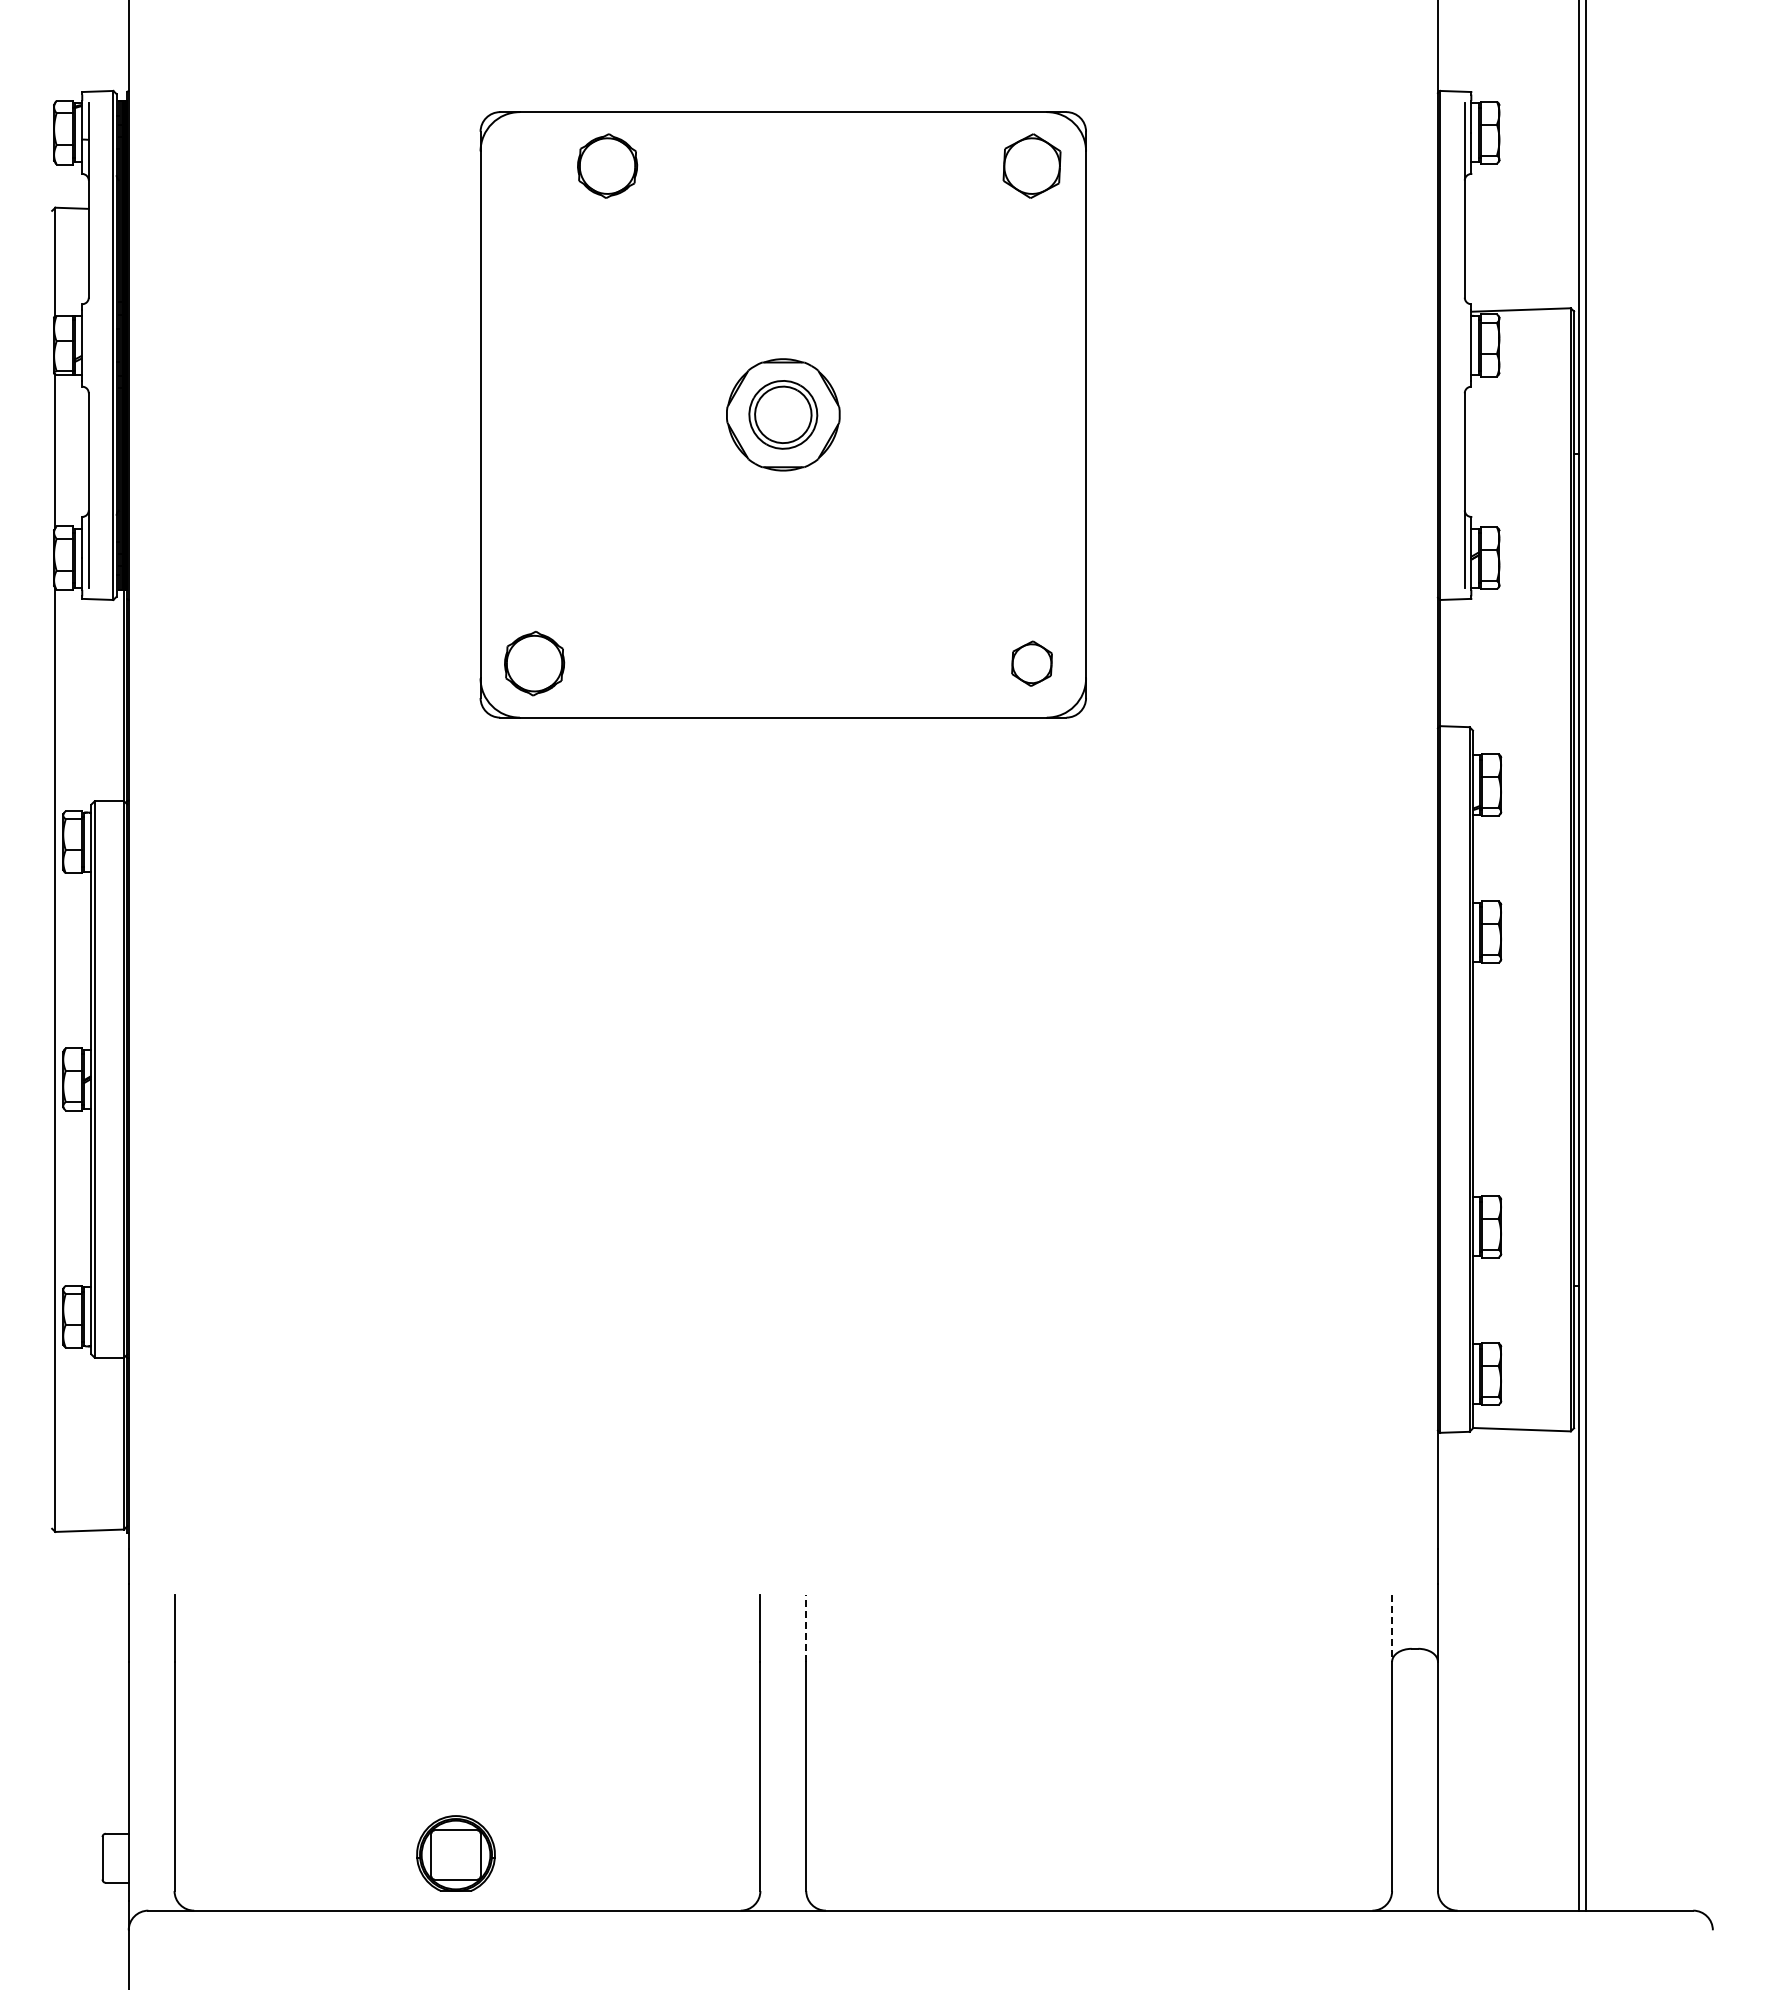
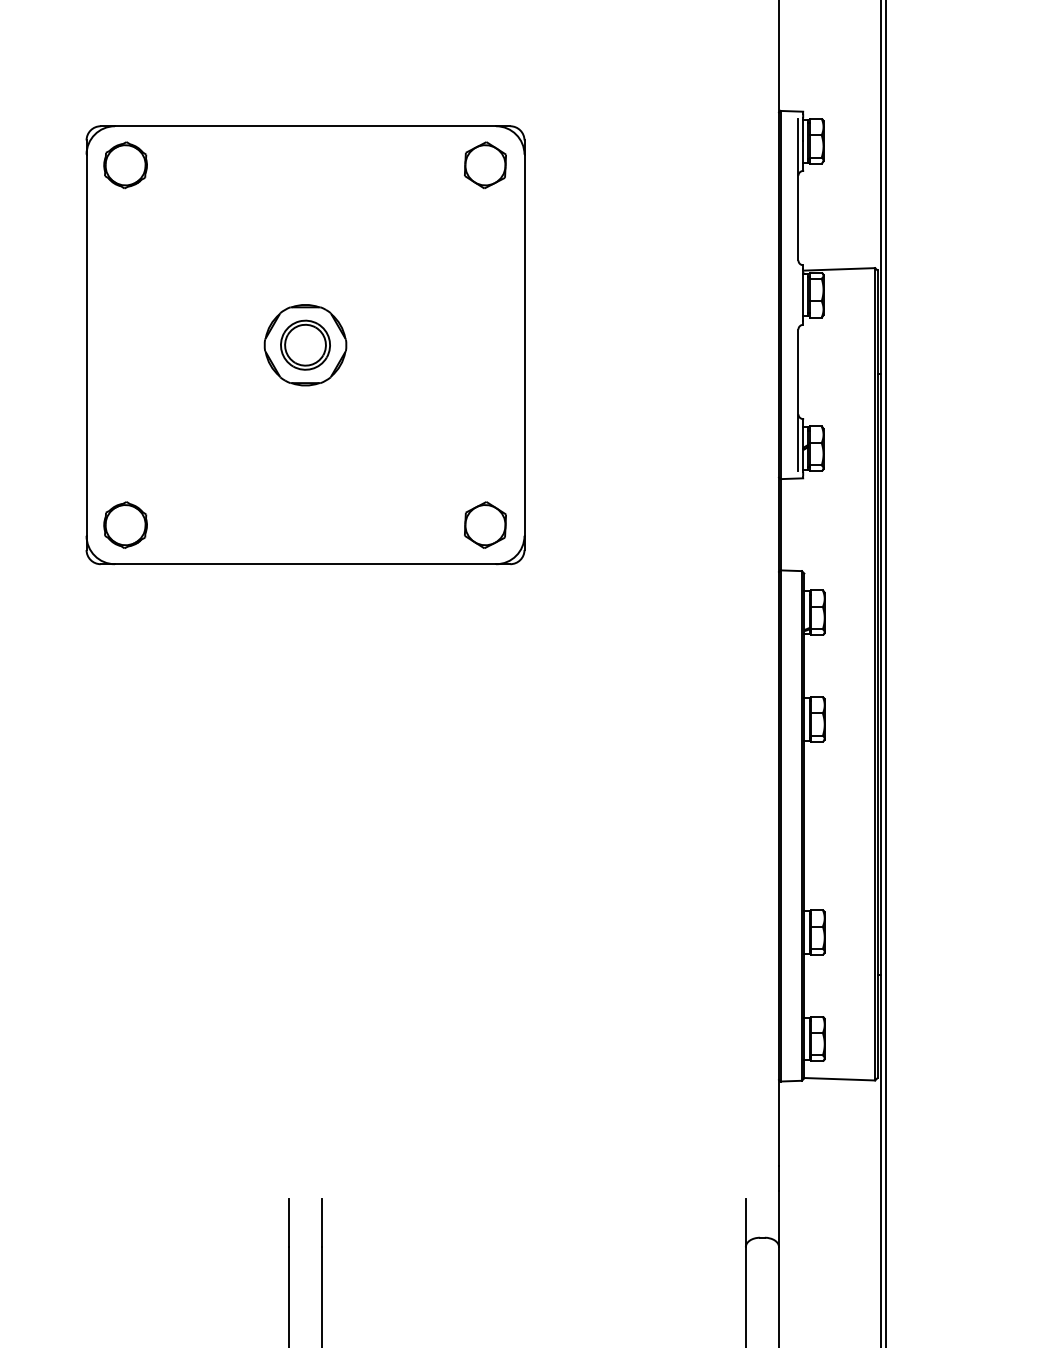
part: (607, 165) -> (125, 164), moved
part: (1031, 663) -> (485, 525), size x1.43
line: (806, 1627) -> (322, 1222), dashed -> solid
line: (1392, 1628) -> (746, 1223), dashed -> solid

